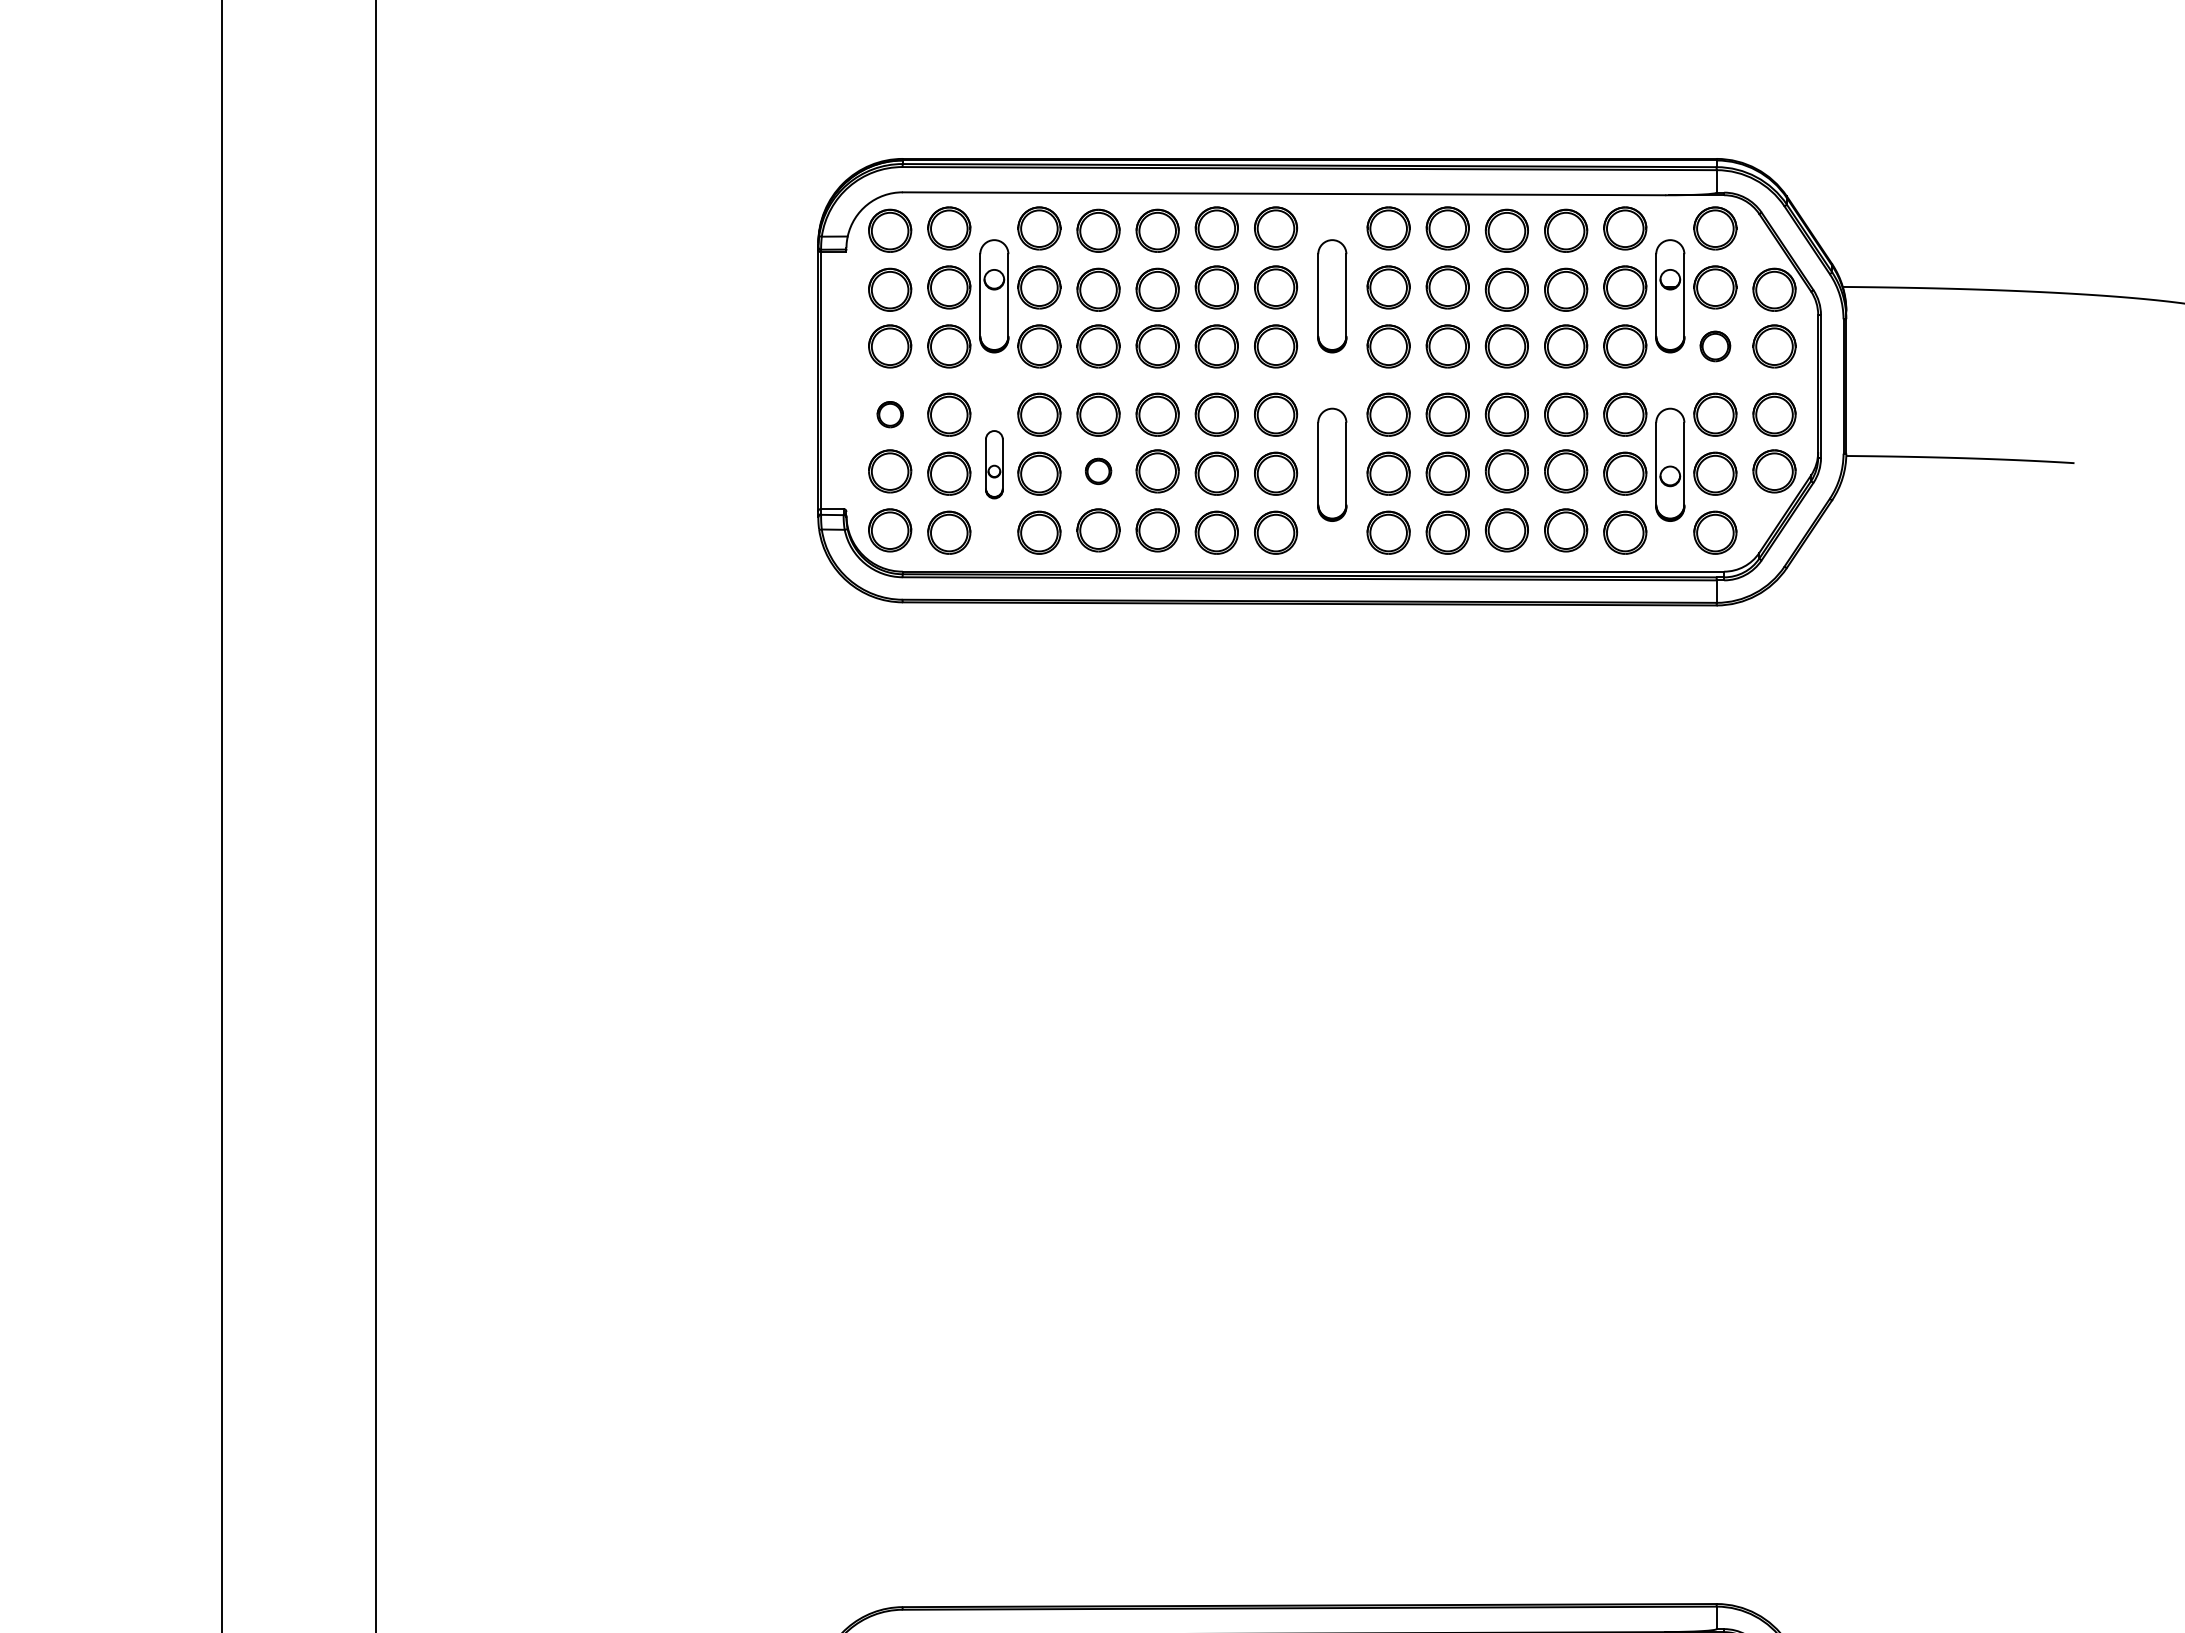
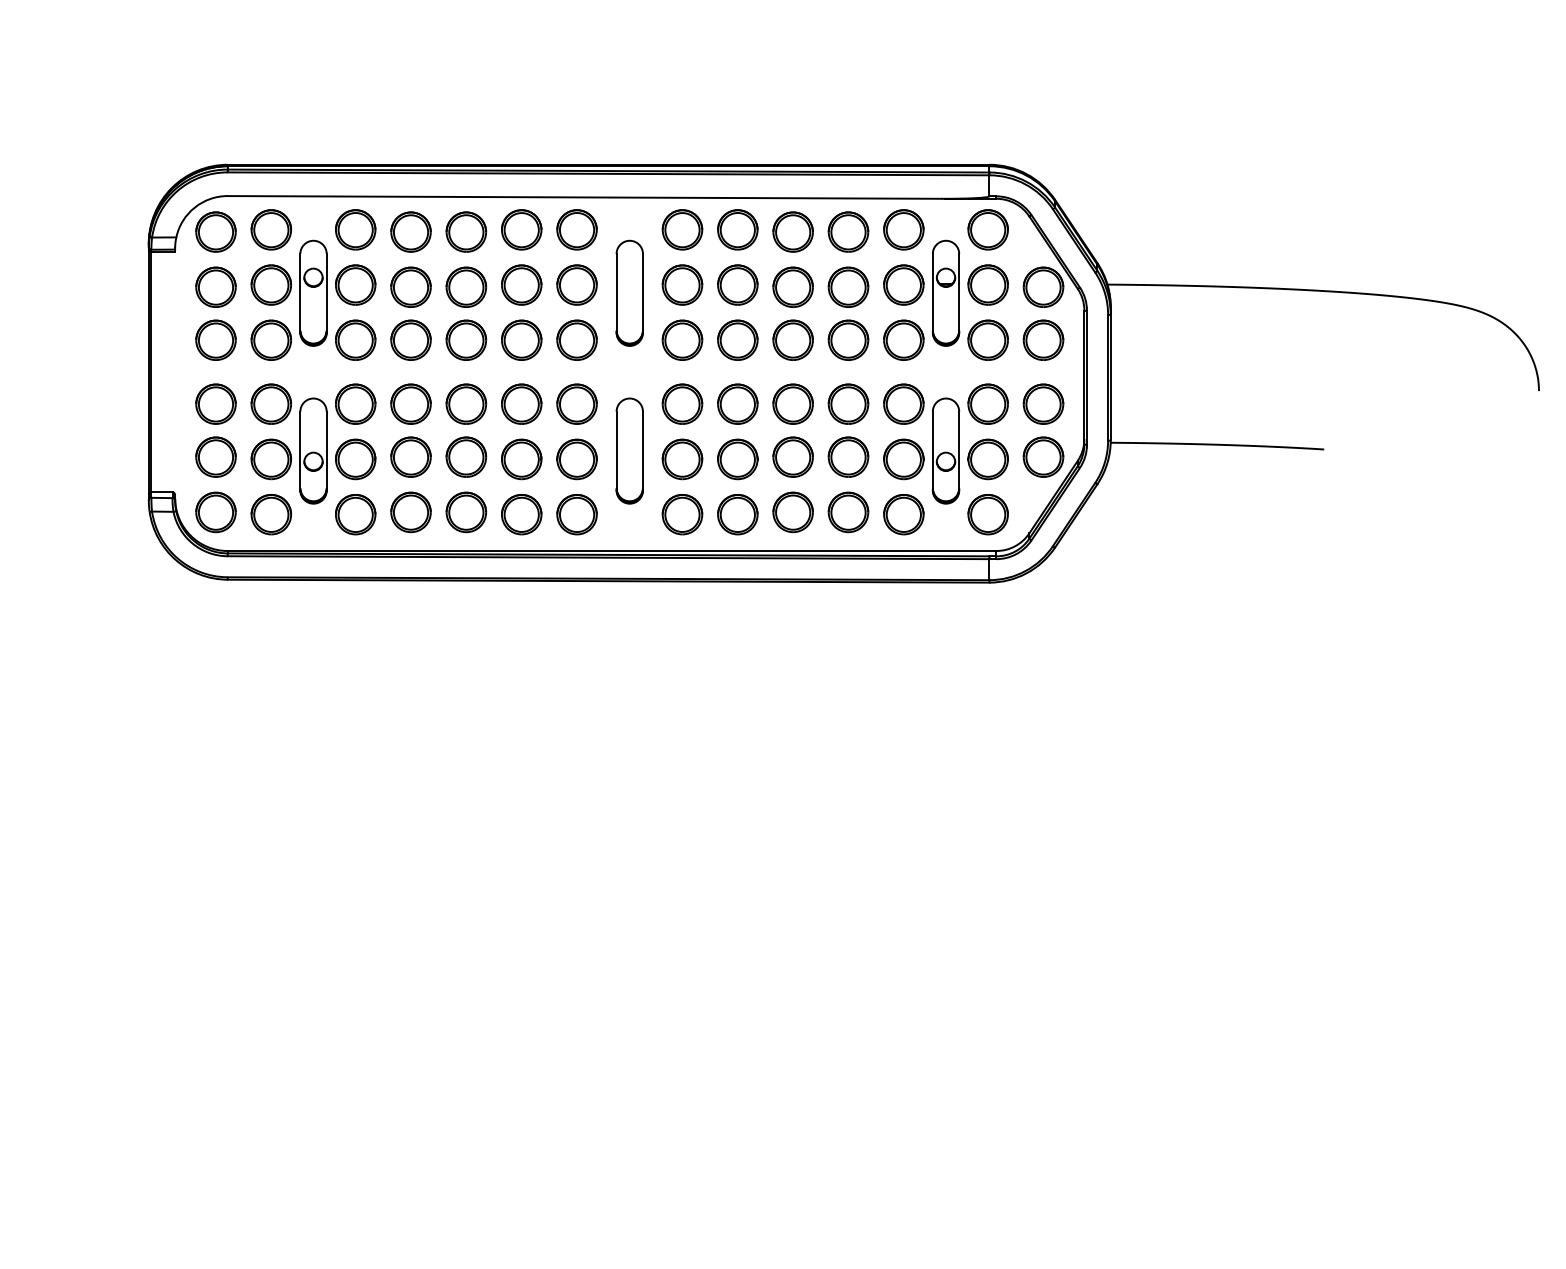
part: (1715, 346) -> (988, 340), size x1.43
part: (890, 414) -> (216, 403), size x1.67
part: (994, 464) -> (313, 450), size x1.67
part: (1098, 471) -> (410, 457), size x1.67

